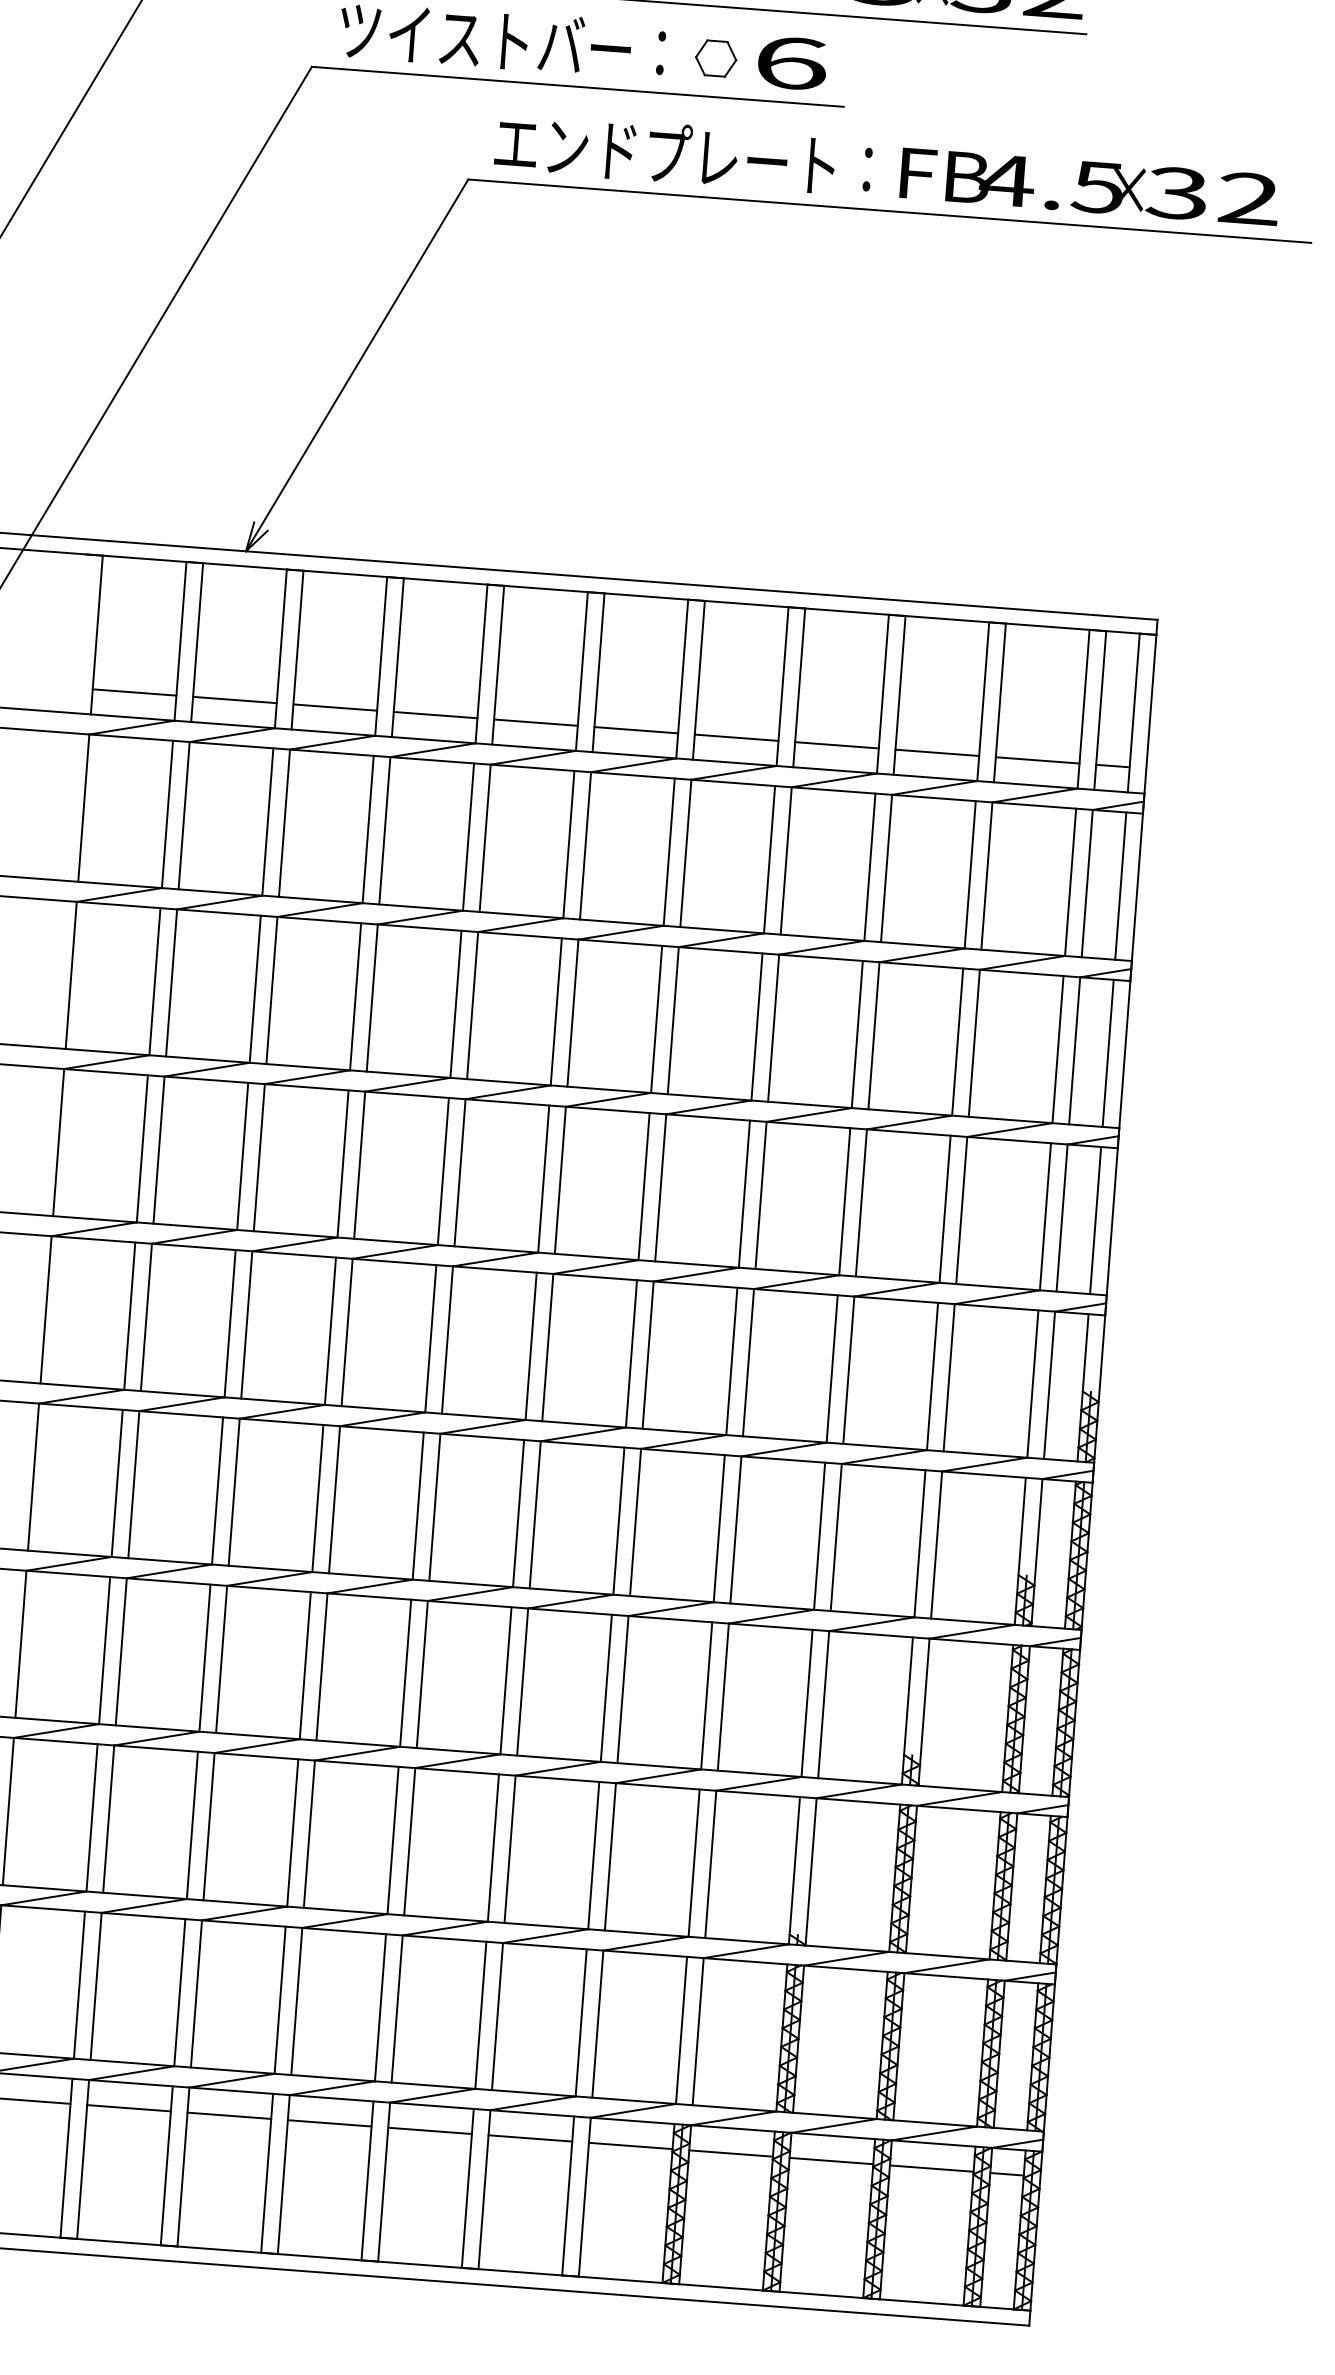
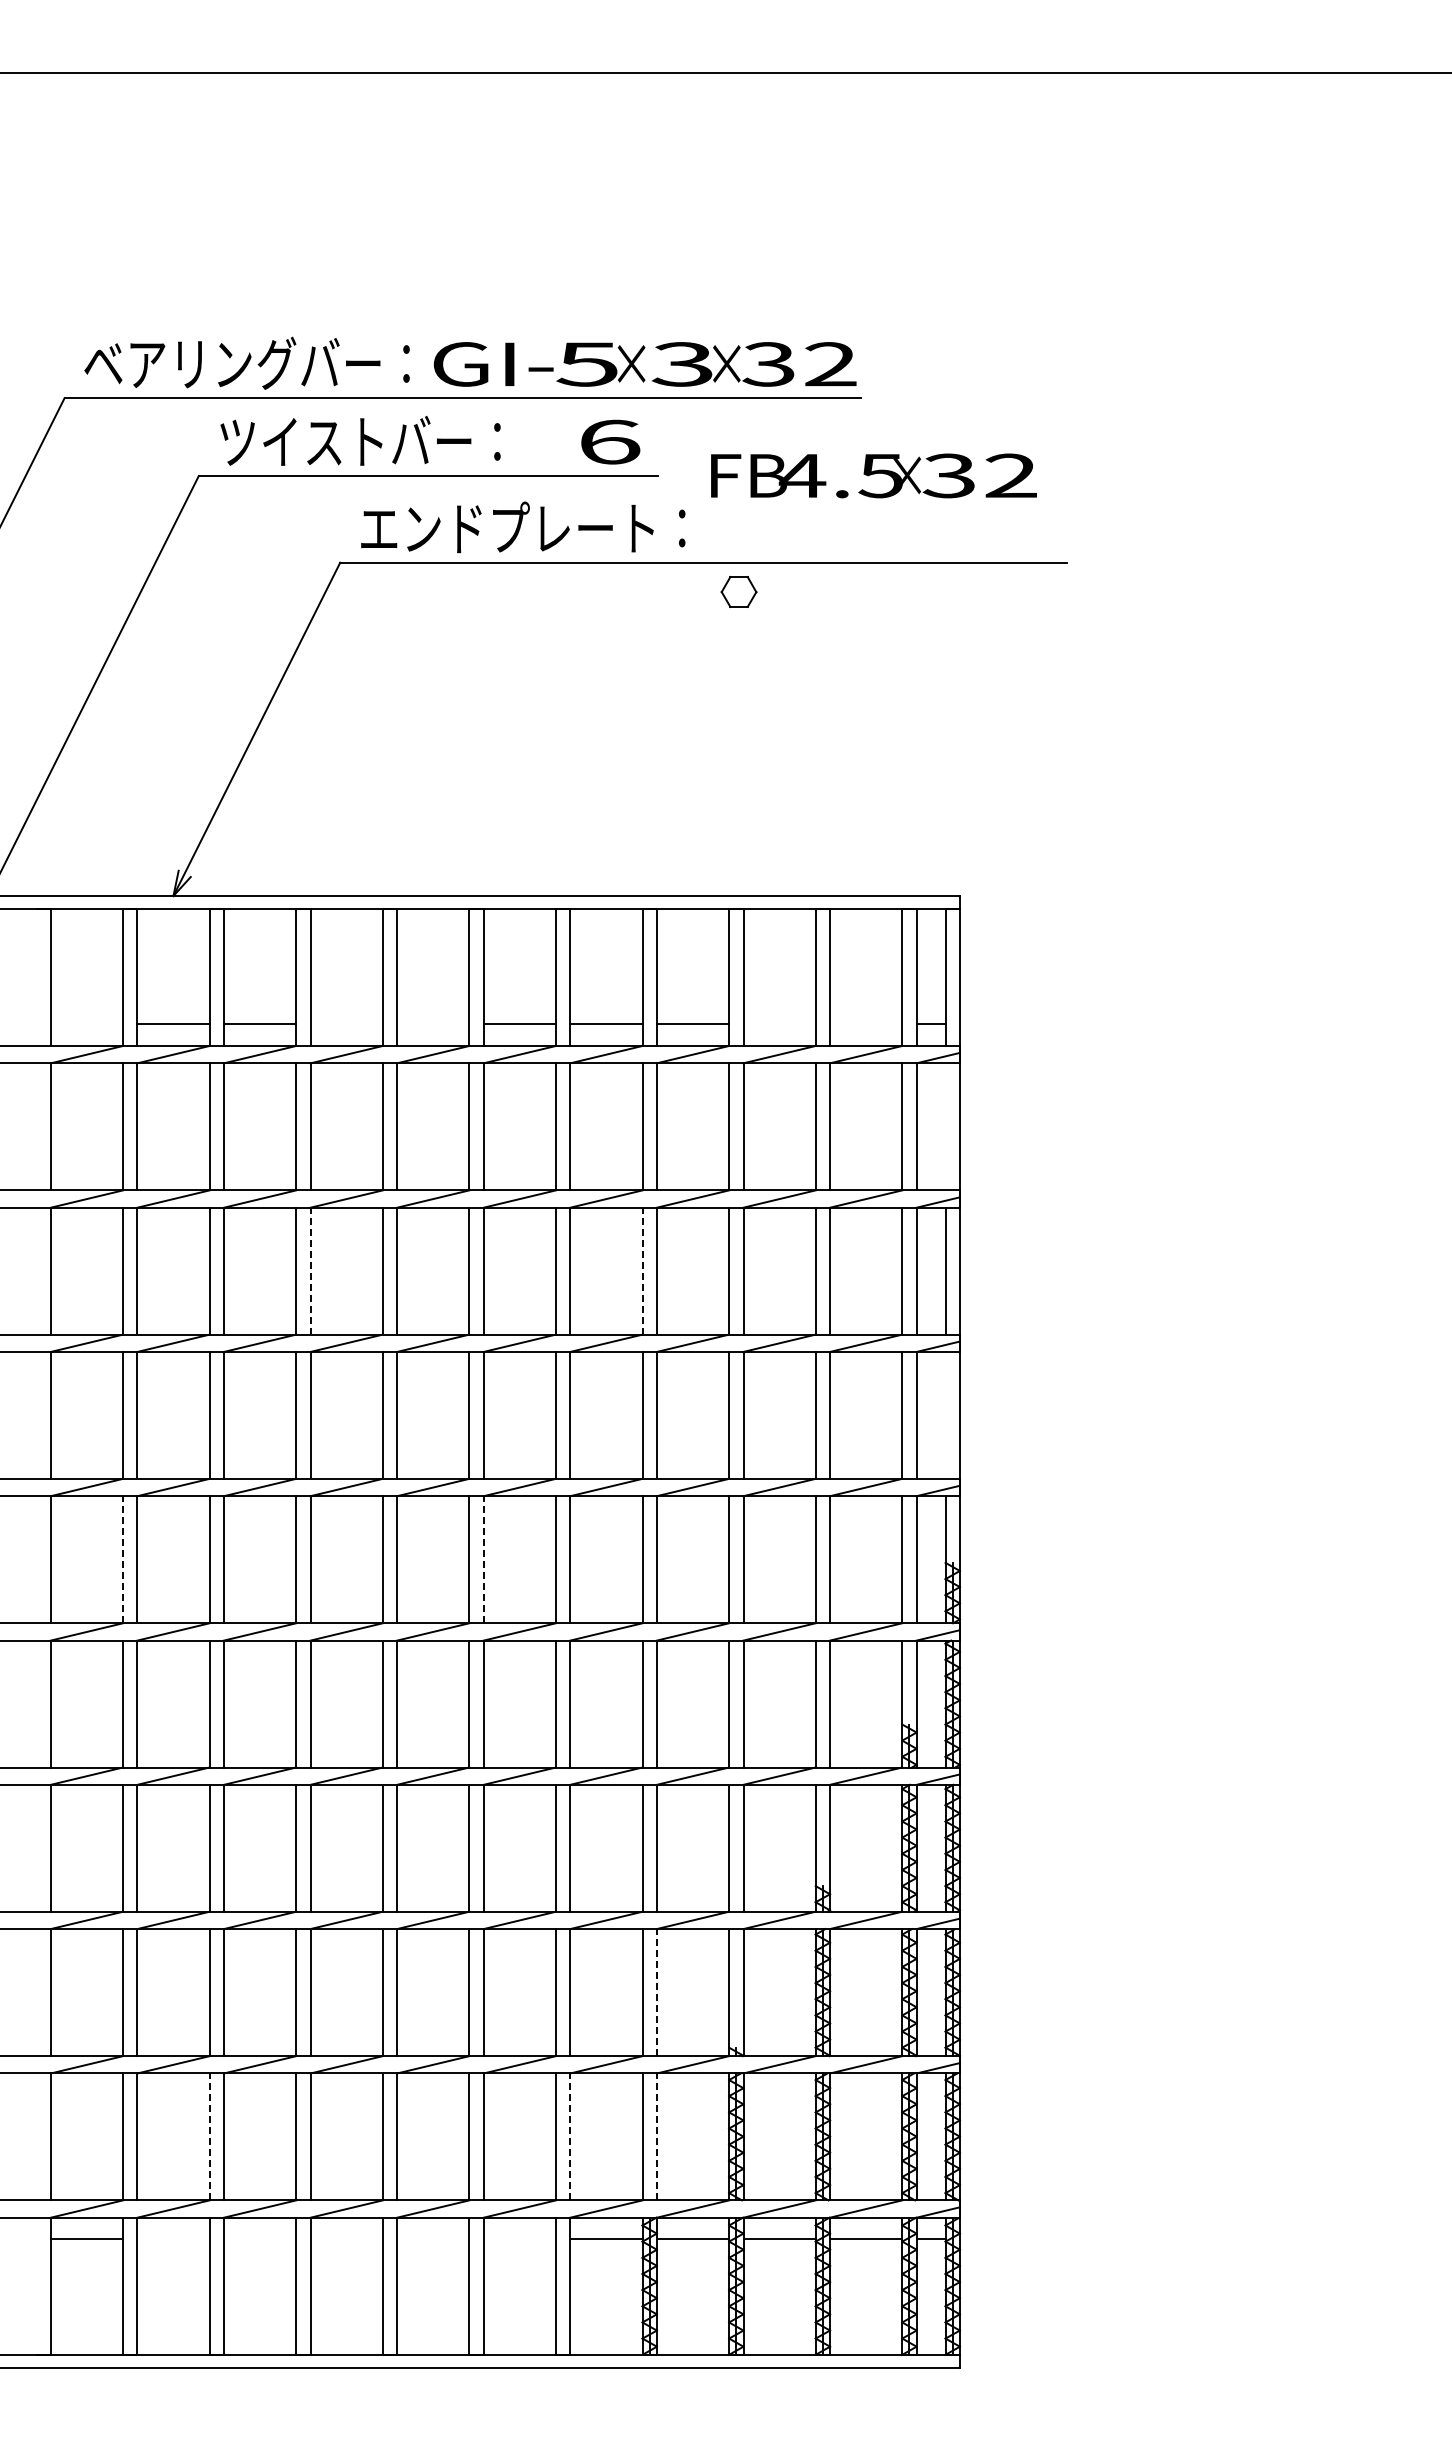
part: (715, 57) -> (738, 591), moved
text: (1089, 186) -> (873, 475), moved
line: (134, 692) -> (86, 1024), removed
line: (435, 715) -> (346, 1024), removed
line: (536, 722) -> (433, 1024), removed
line: (937, 753) -> (779, 1024), removed
line: (1038, 760) -> (866, 1024), removed
line: (1120, 885) -> (945, 1126), removed
line: (372, 997) -> (310, 1270), solid -> dashed
line: (756, 1026) -> (642, 1270), solid -> dashed
line: (1095, 1219) -> (945, 1414), removed
line: (130, 1315) -> (123, 1559), solid -> dashed
line: (547, 1347) -> (483, 1559), solid -> dashed
line: (710, 1864) -> (656, 1992), solid -> dashed
line: (179, 1992) -> (209, 2136), solid -> dashed
line: (598, 2023) -> (570, 2136), solid -> dashed
line: (697, 2031) -> (656, 2136), solid -> dashed
line: (128, 2108) -> (173, 2239), removed
line: (229, 2116) -> (260, 2239), removed
line: (329, 2123) -> (346, 2239), removed
line: (430, 2131) -> (433, 2239), removed
line: (529, 2138) -> (519, 2239), removed

